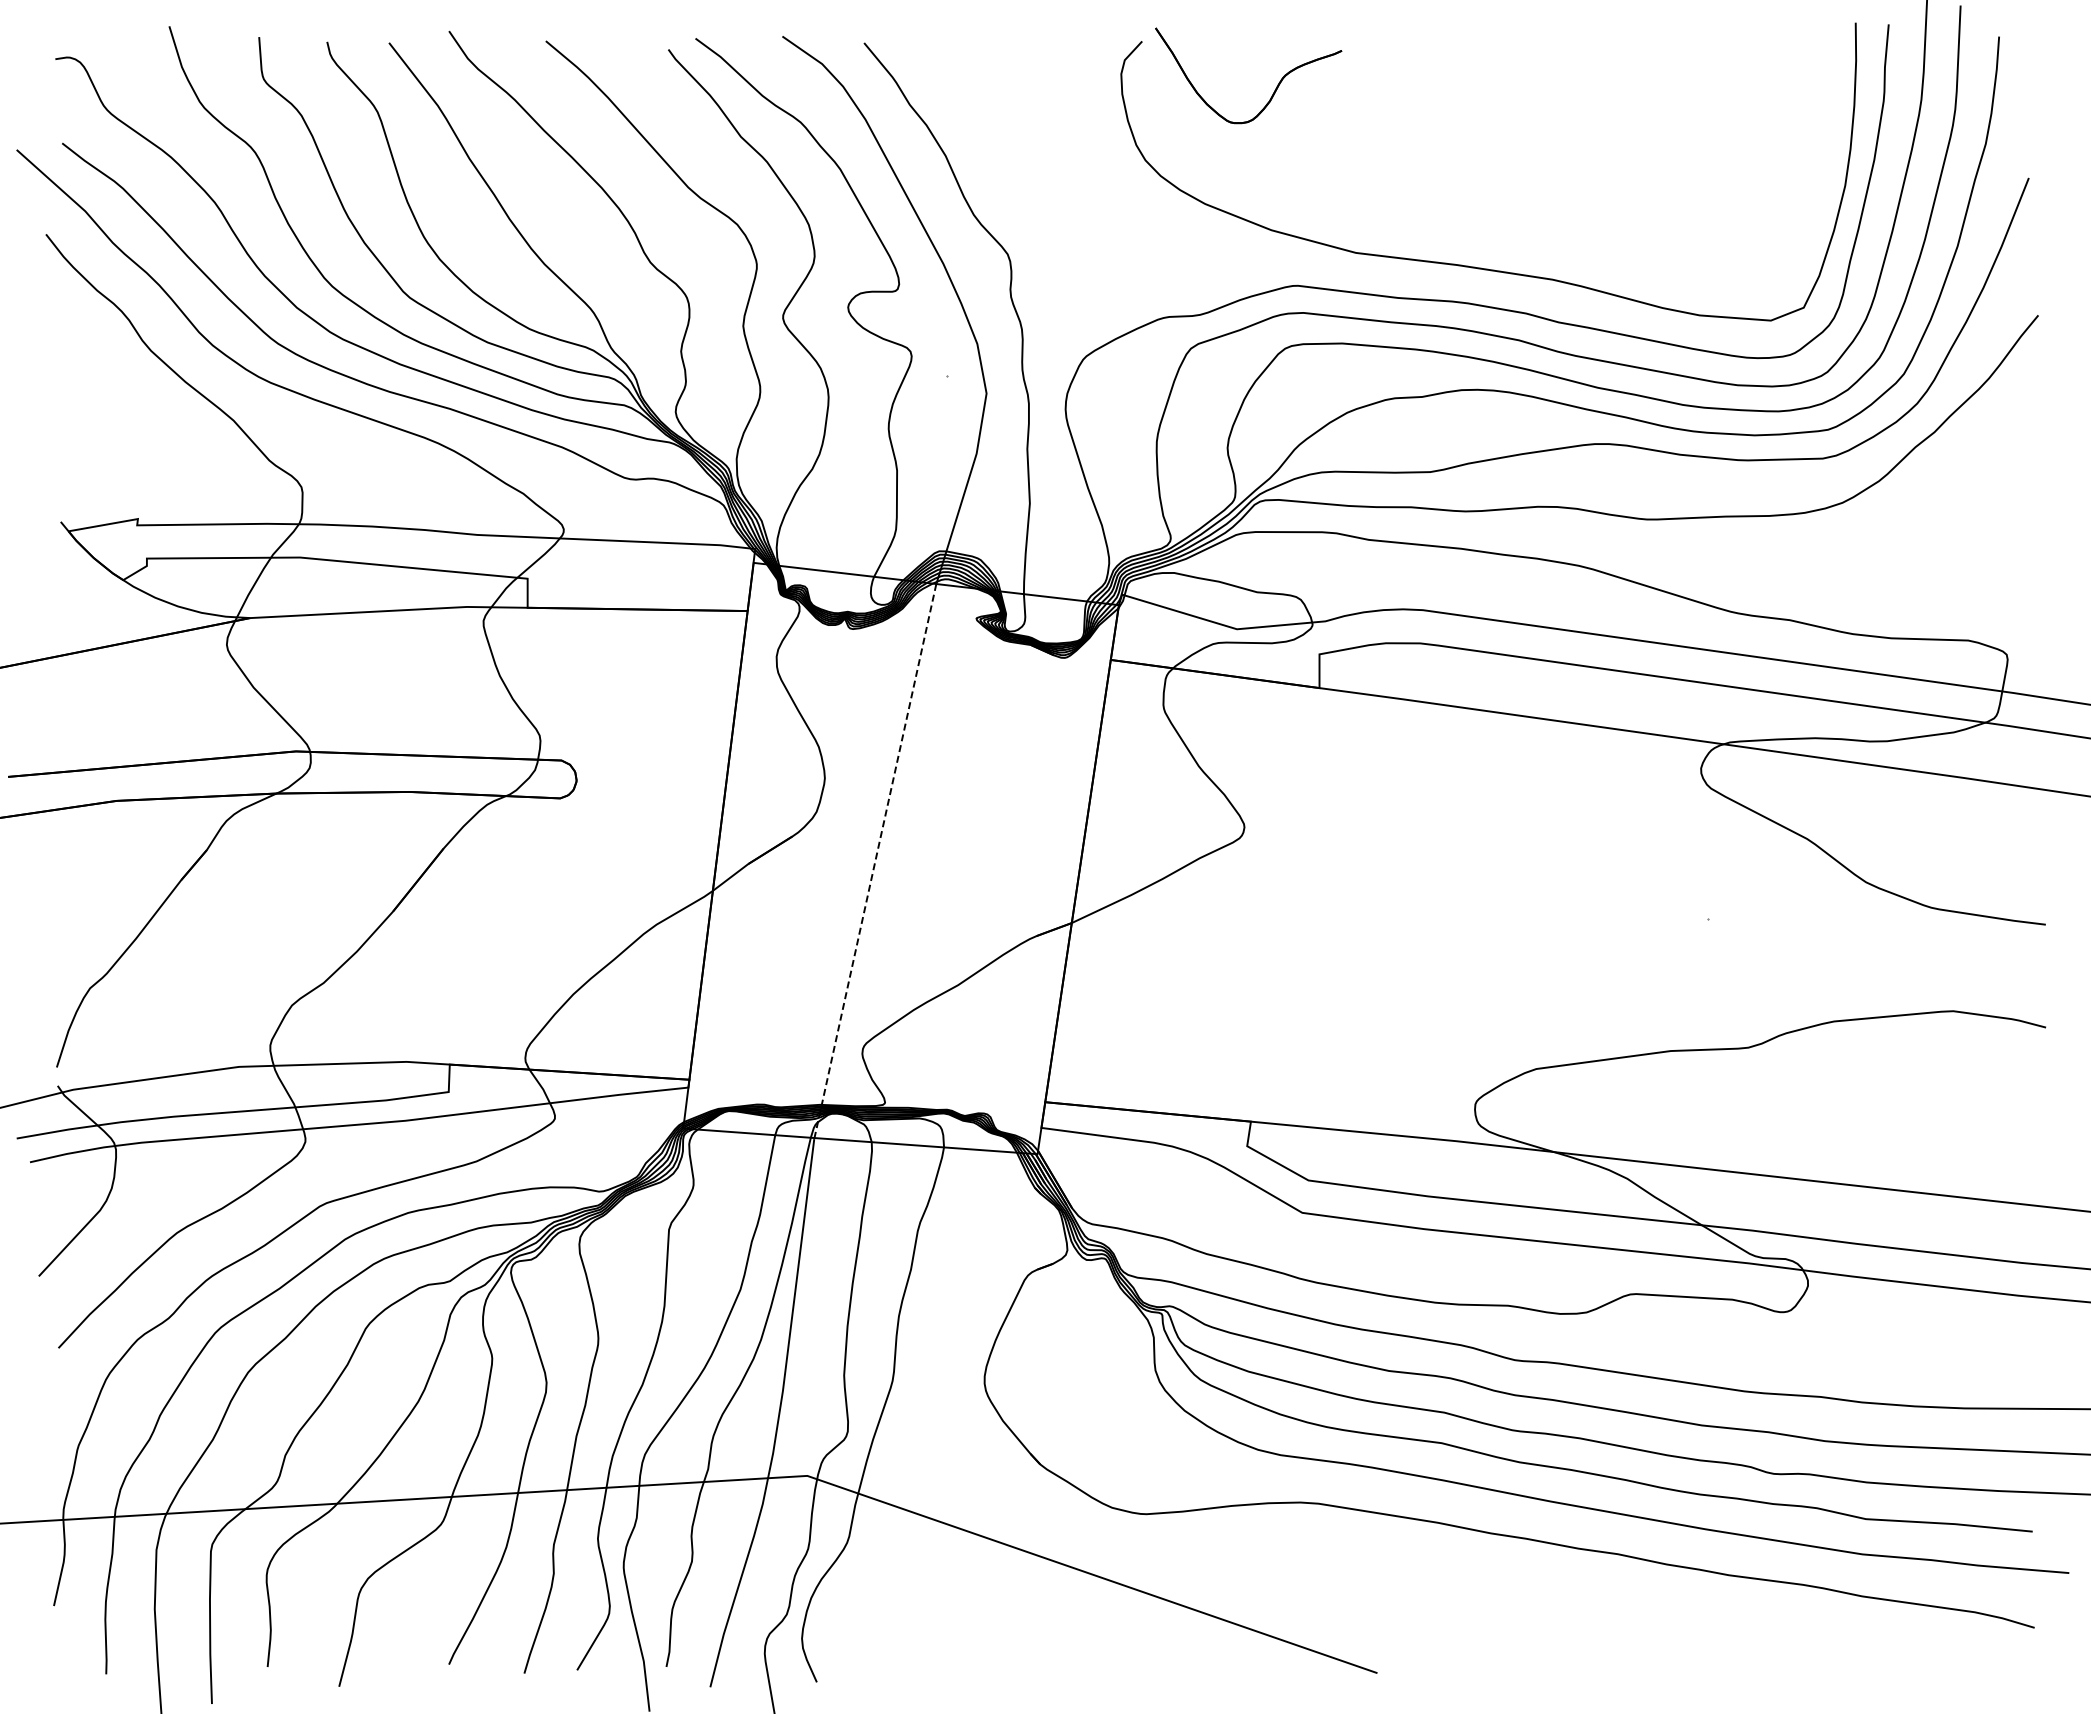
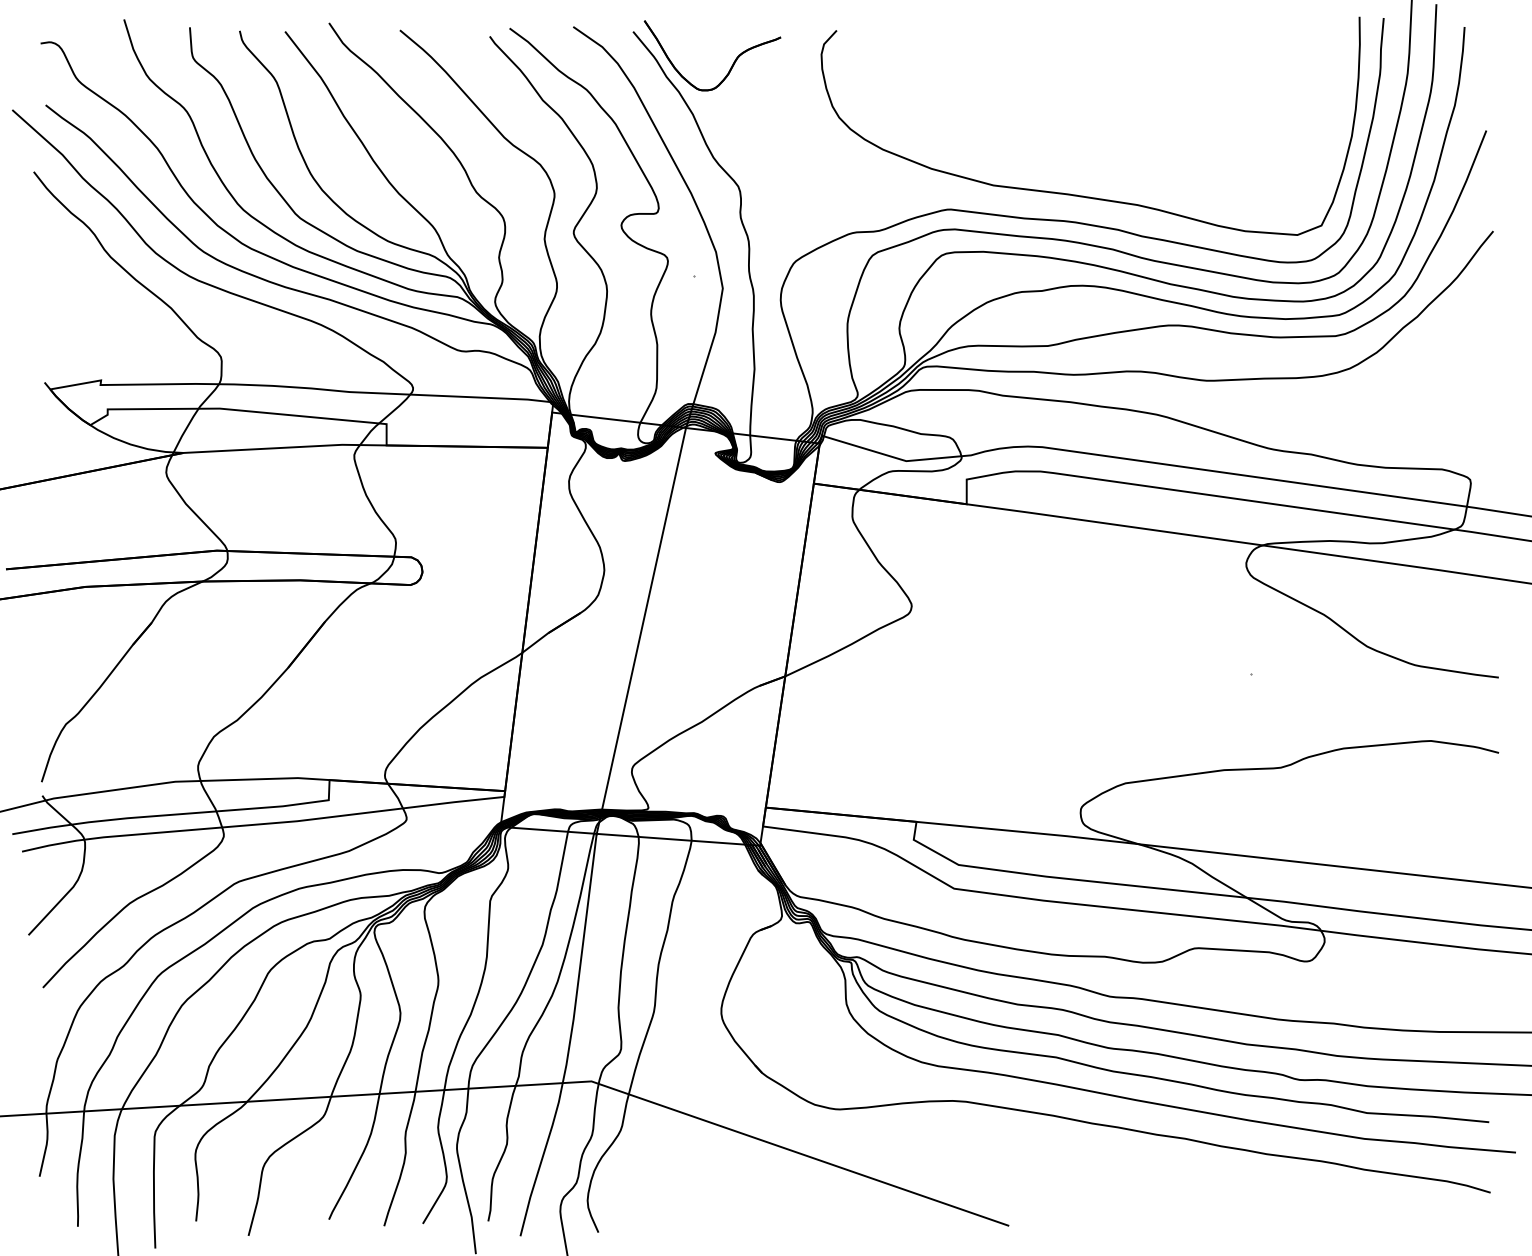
part: (1275, 88) -> (732, 64), moved
line: (875, 862) -> (641, 632), dashed -> solid

